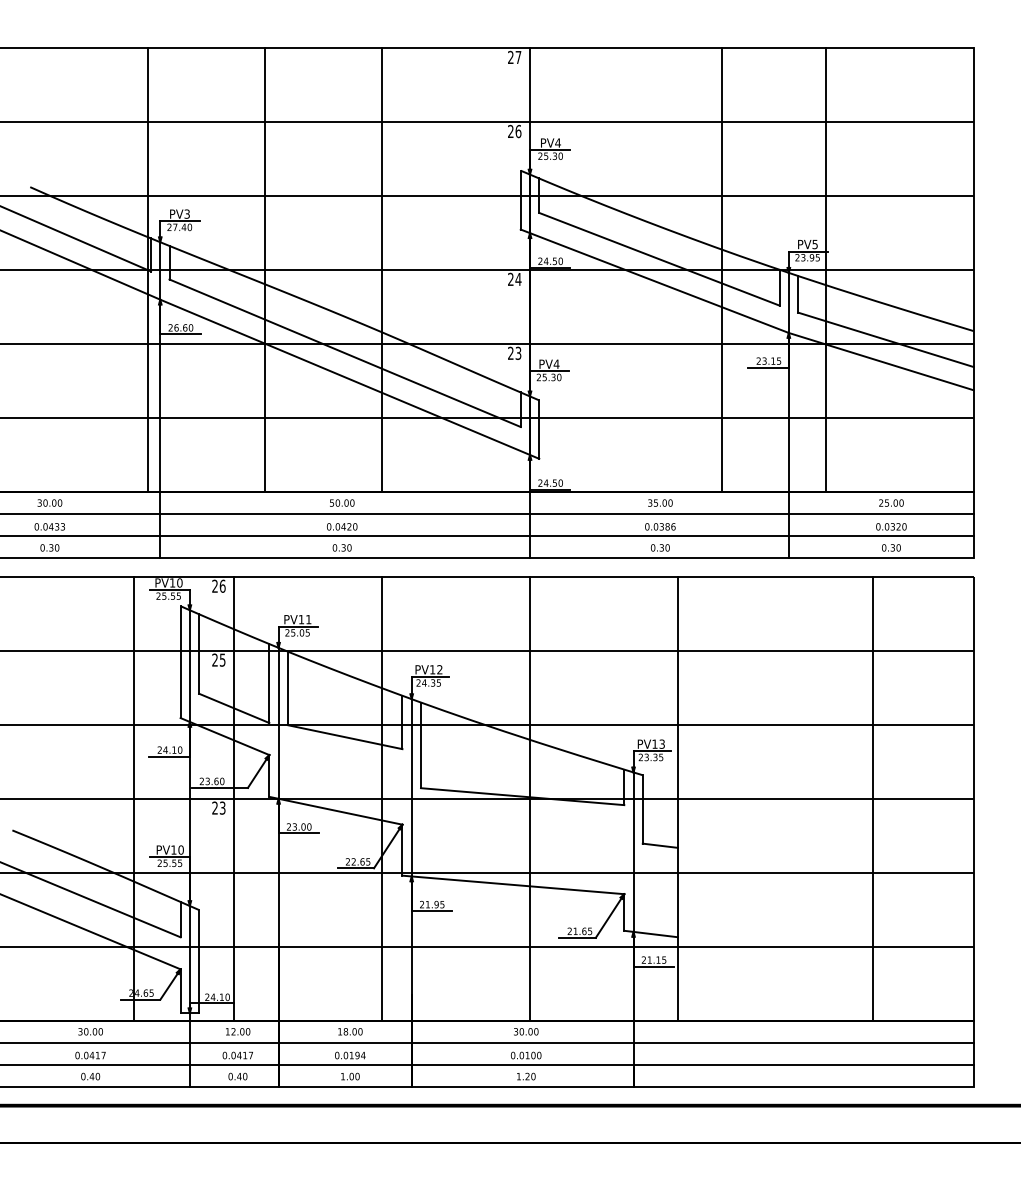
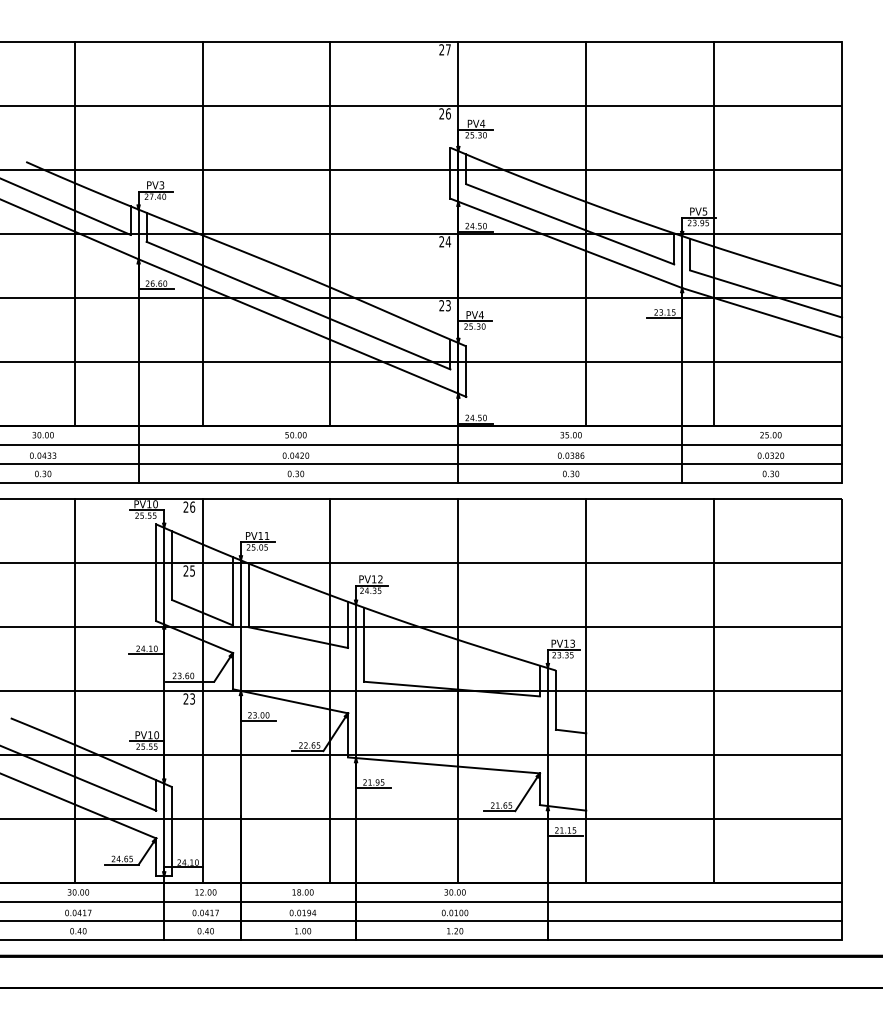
line: (148, 269) -> (74, 233), moved
line: (265, 269) -> (202, 233), moved
line: (721, 269) -> (585, 233), moved
line: (134, 798) -> (74, 690), moved
line: (872, 798) -> (713, 690), moved

